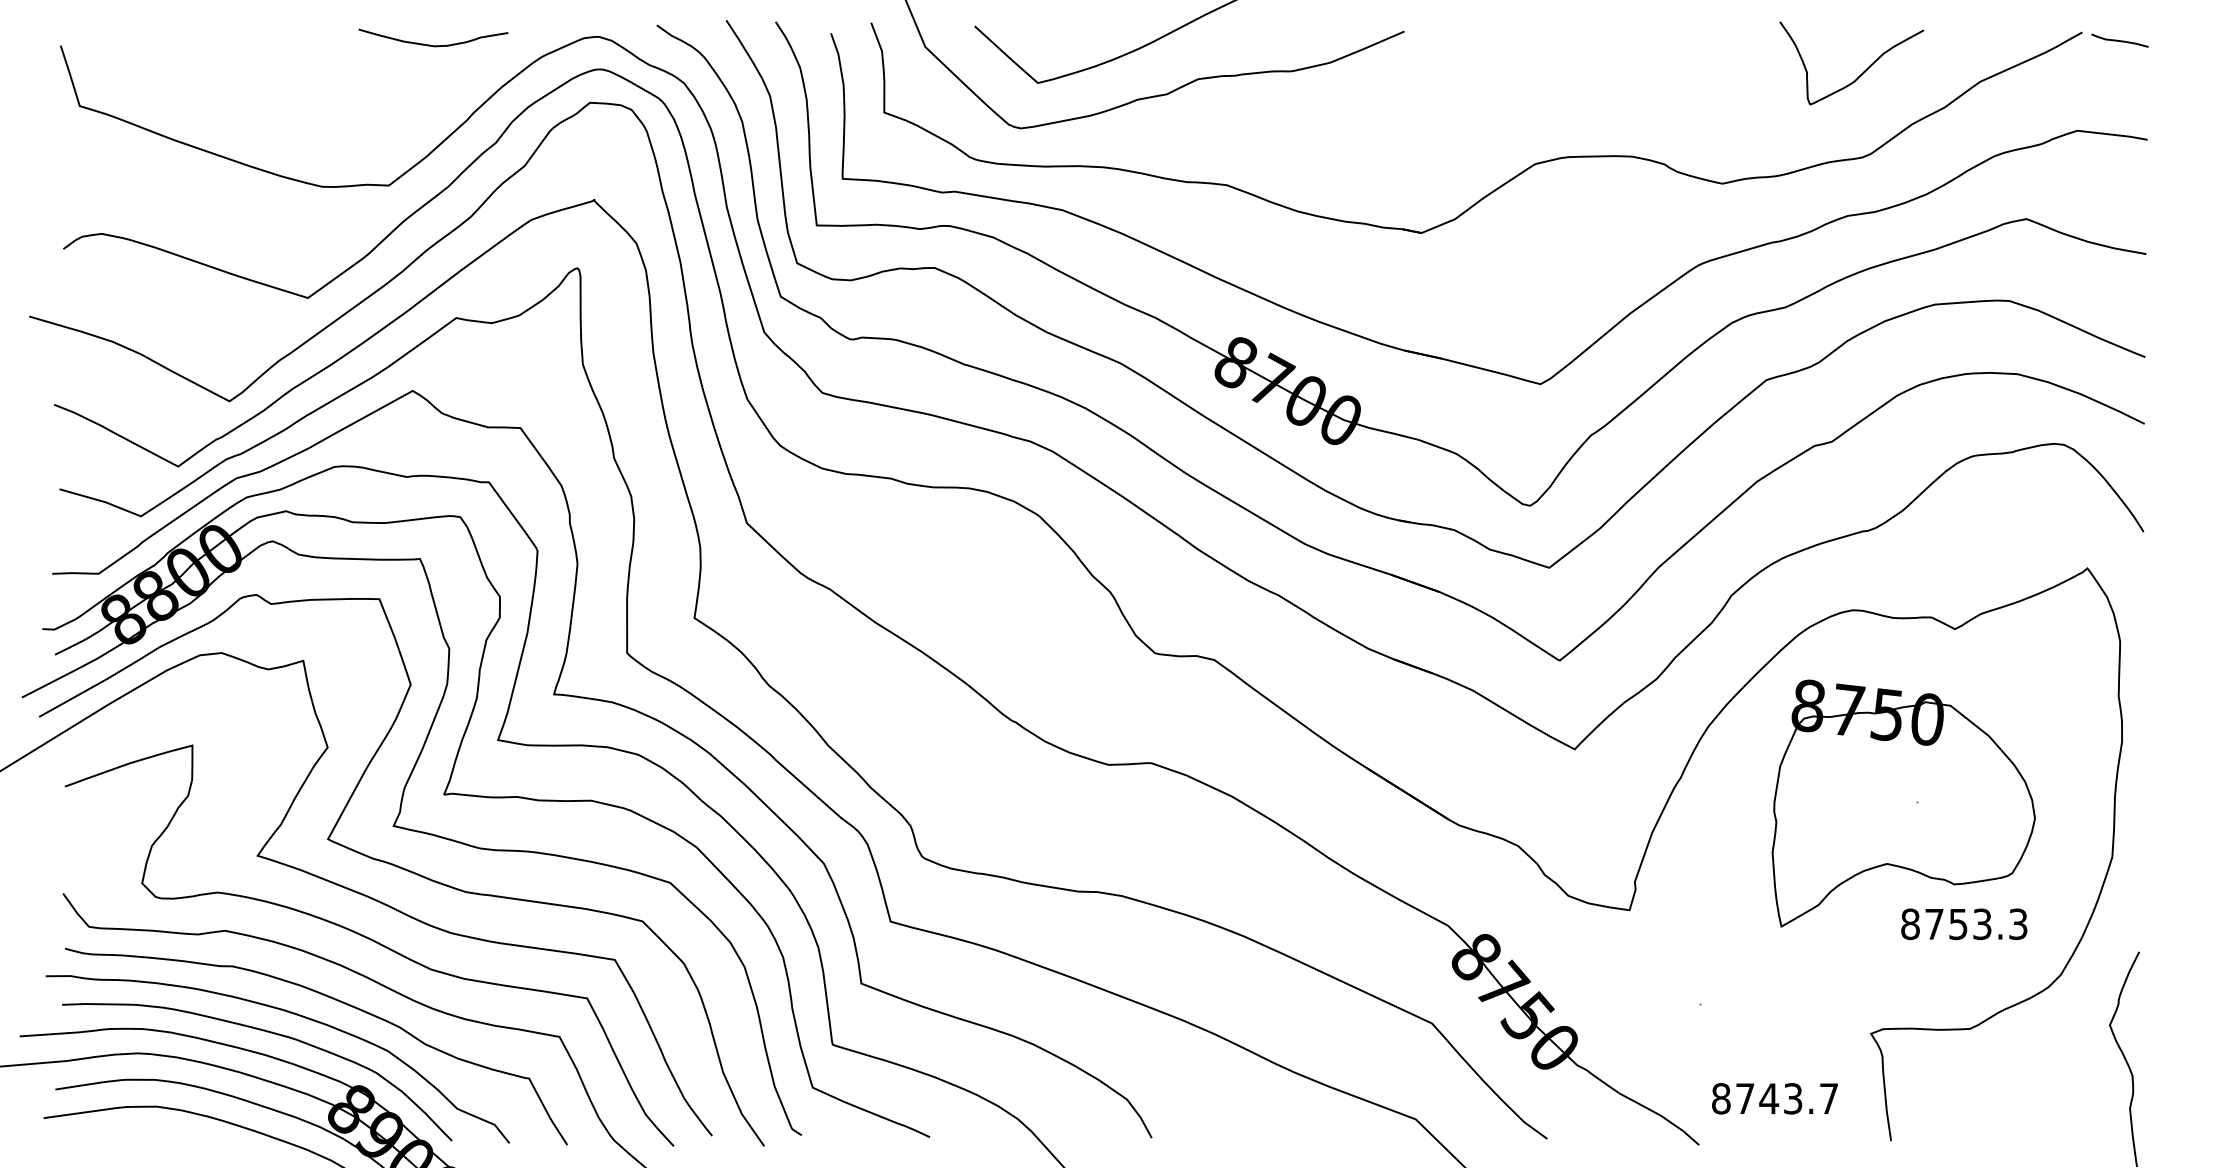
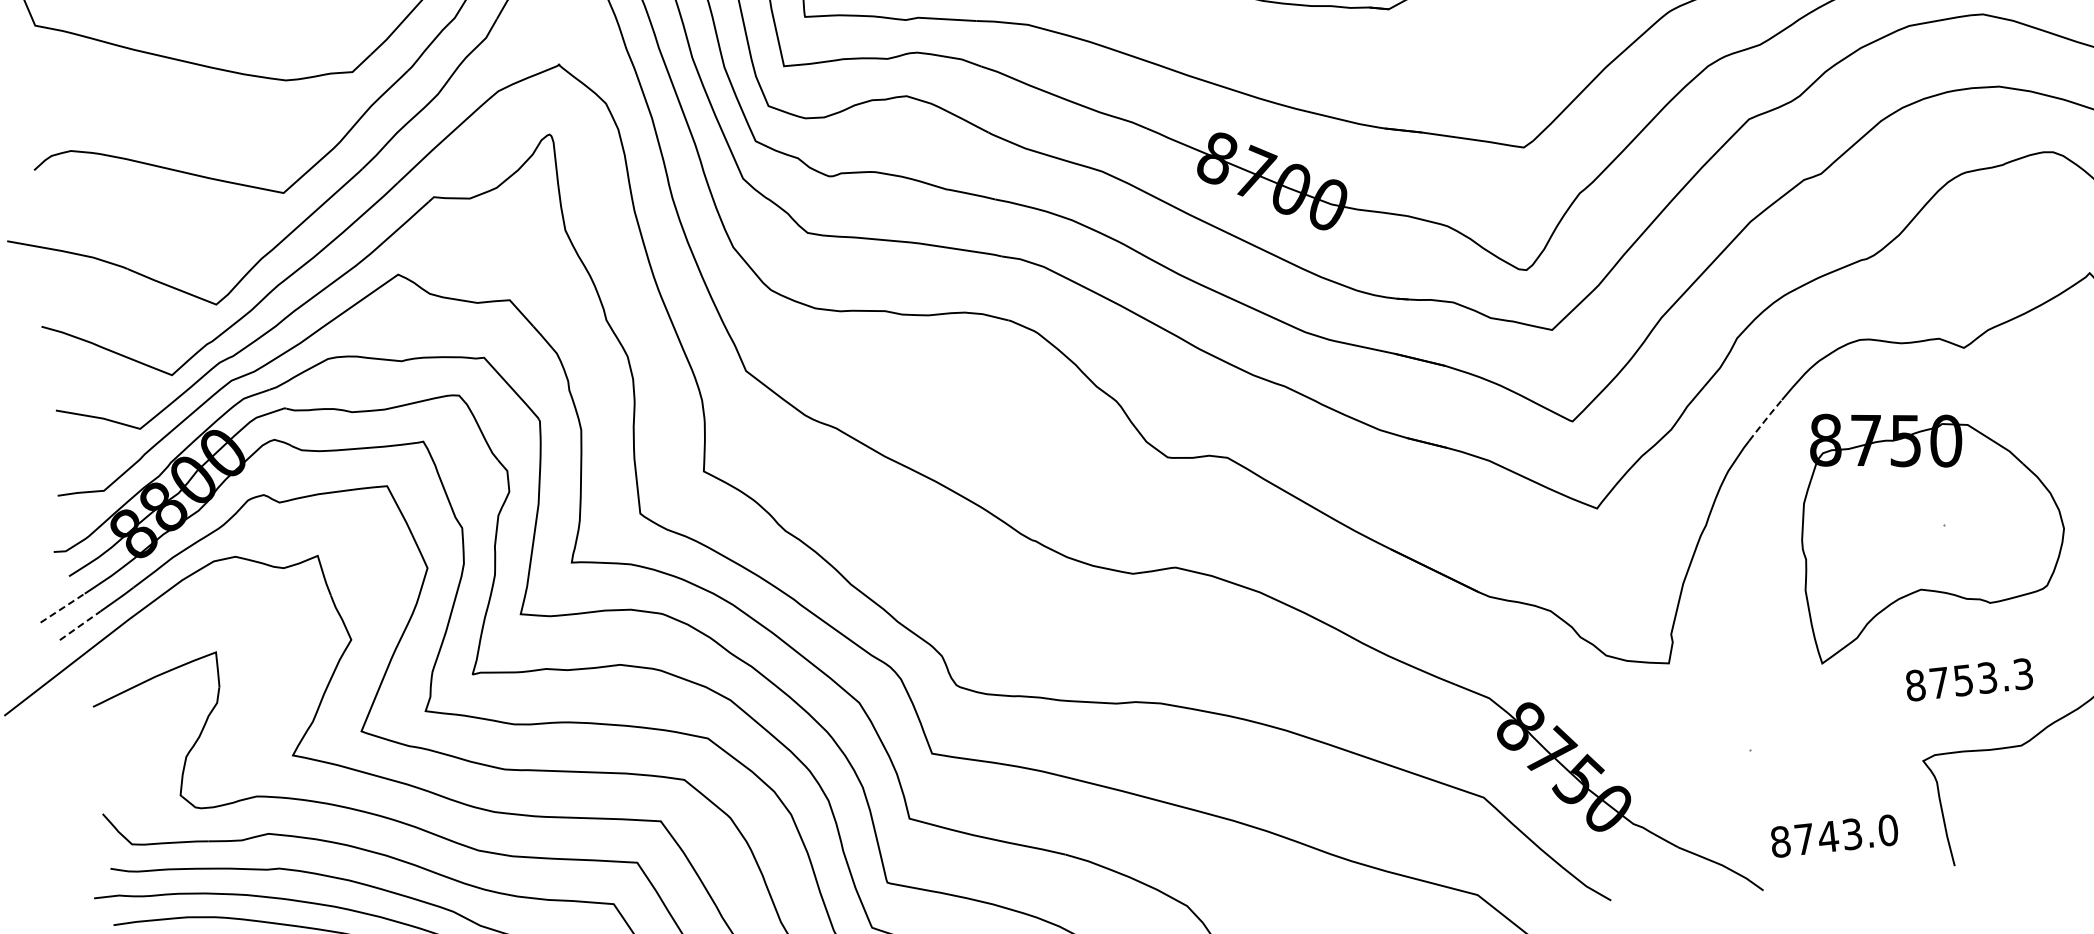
line: (1750, 679) -> (1765, 420), solid -> dashed
line: (45, 685) -> (62, 608), solid -> dashed
line: (60, 704) -> (79, 625), solid -> dashed
text: (1964, 924) -> (1969, 680), moved
text: (1828, 1098) -> (1887, 830), 8743.7 -> 8743.0

